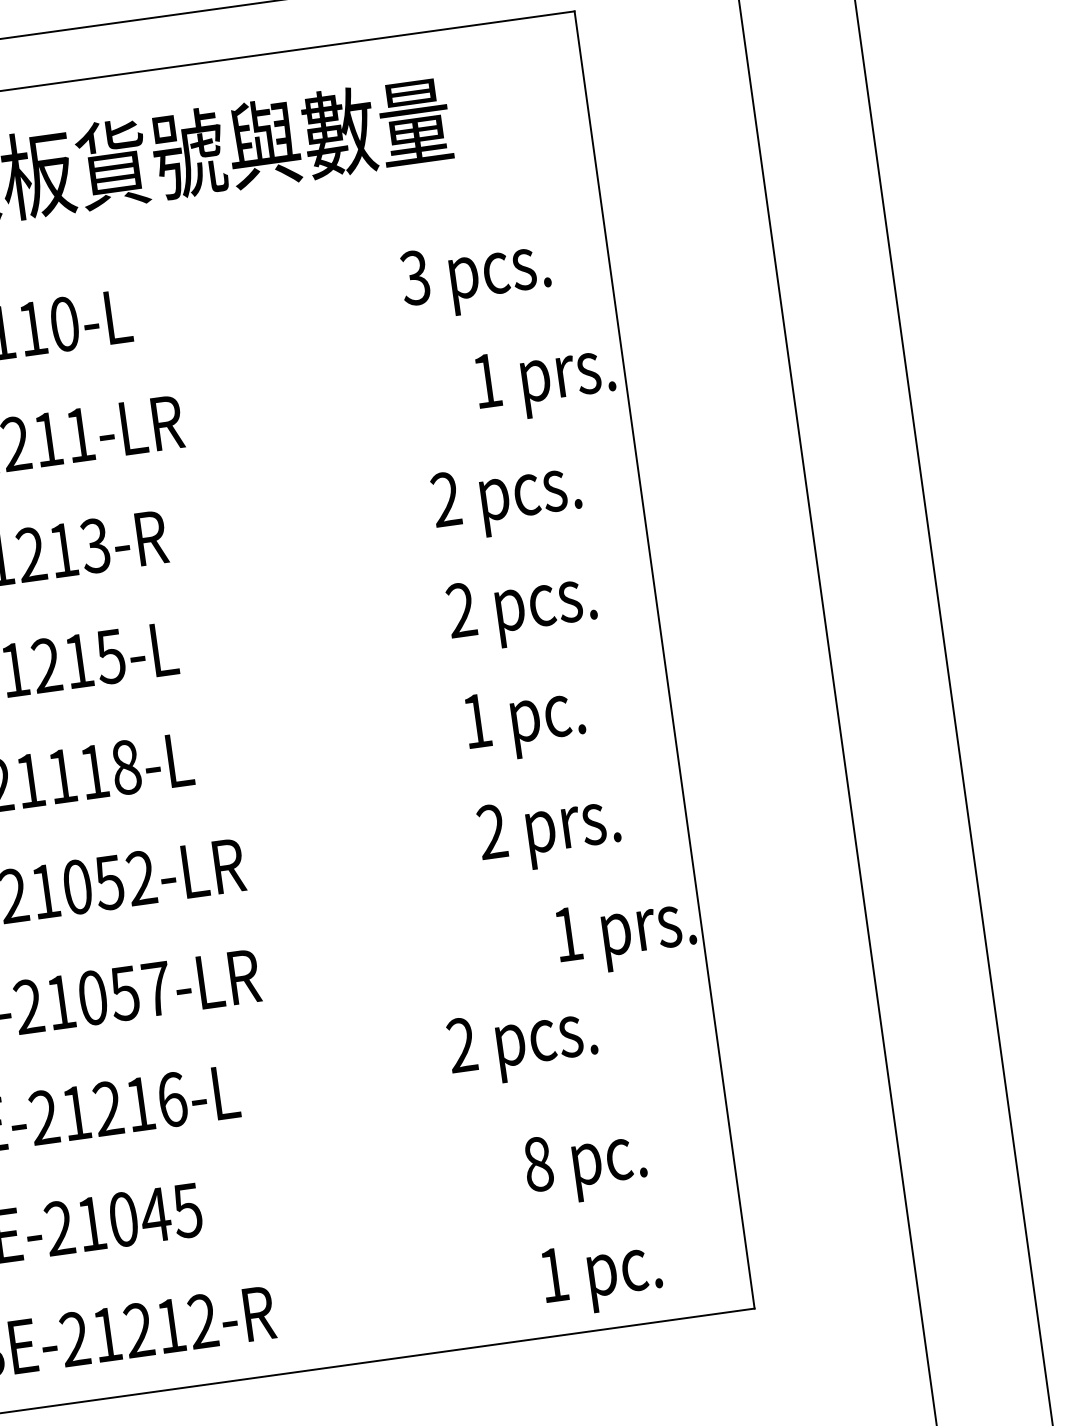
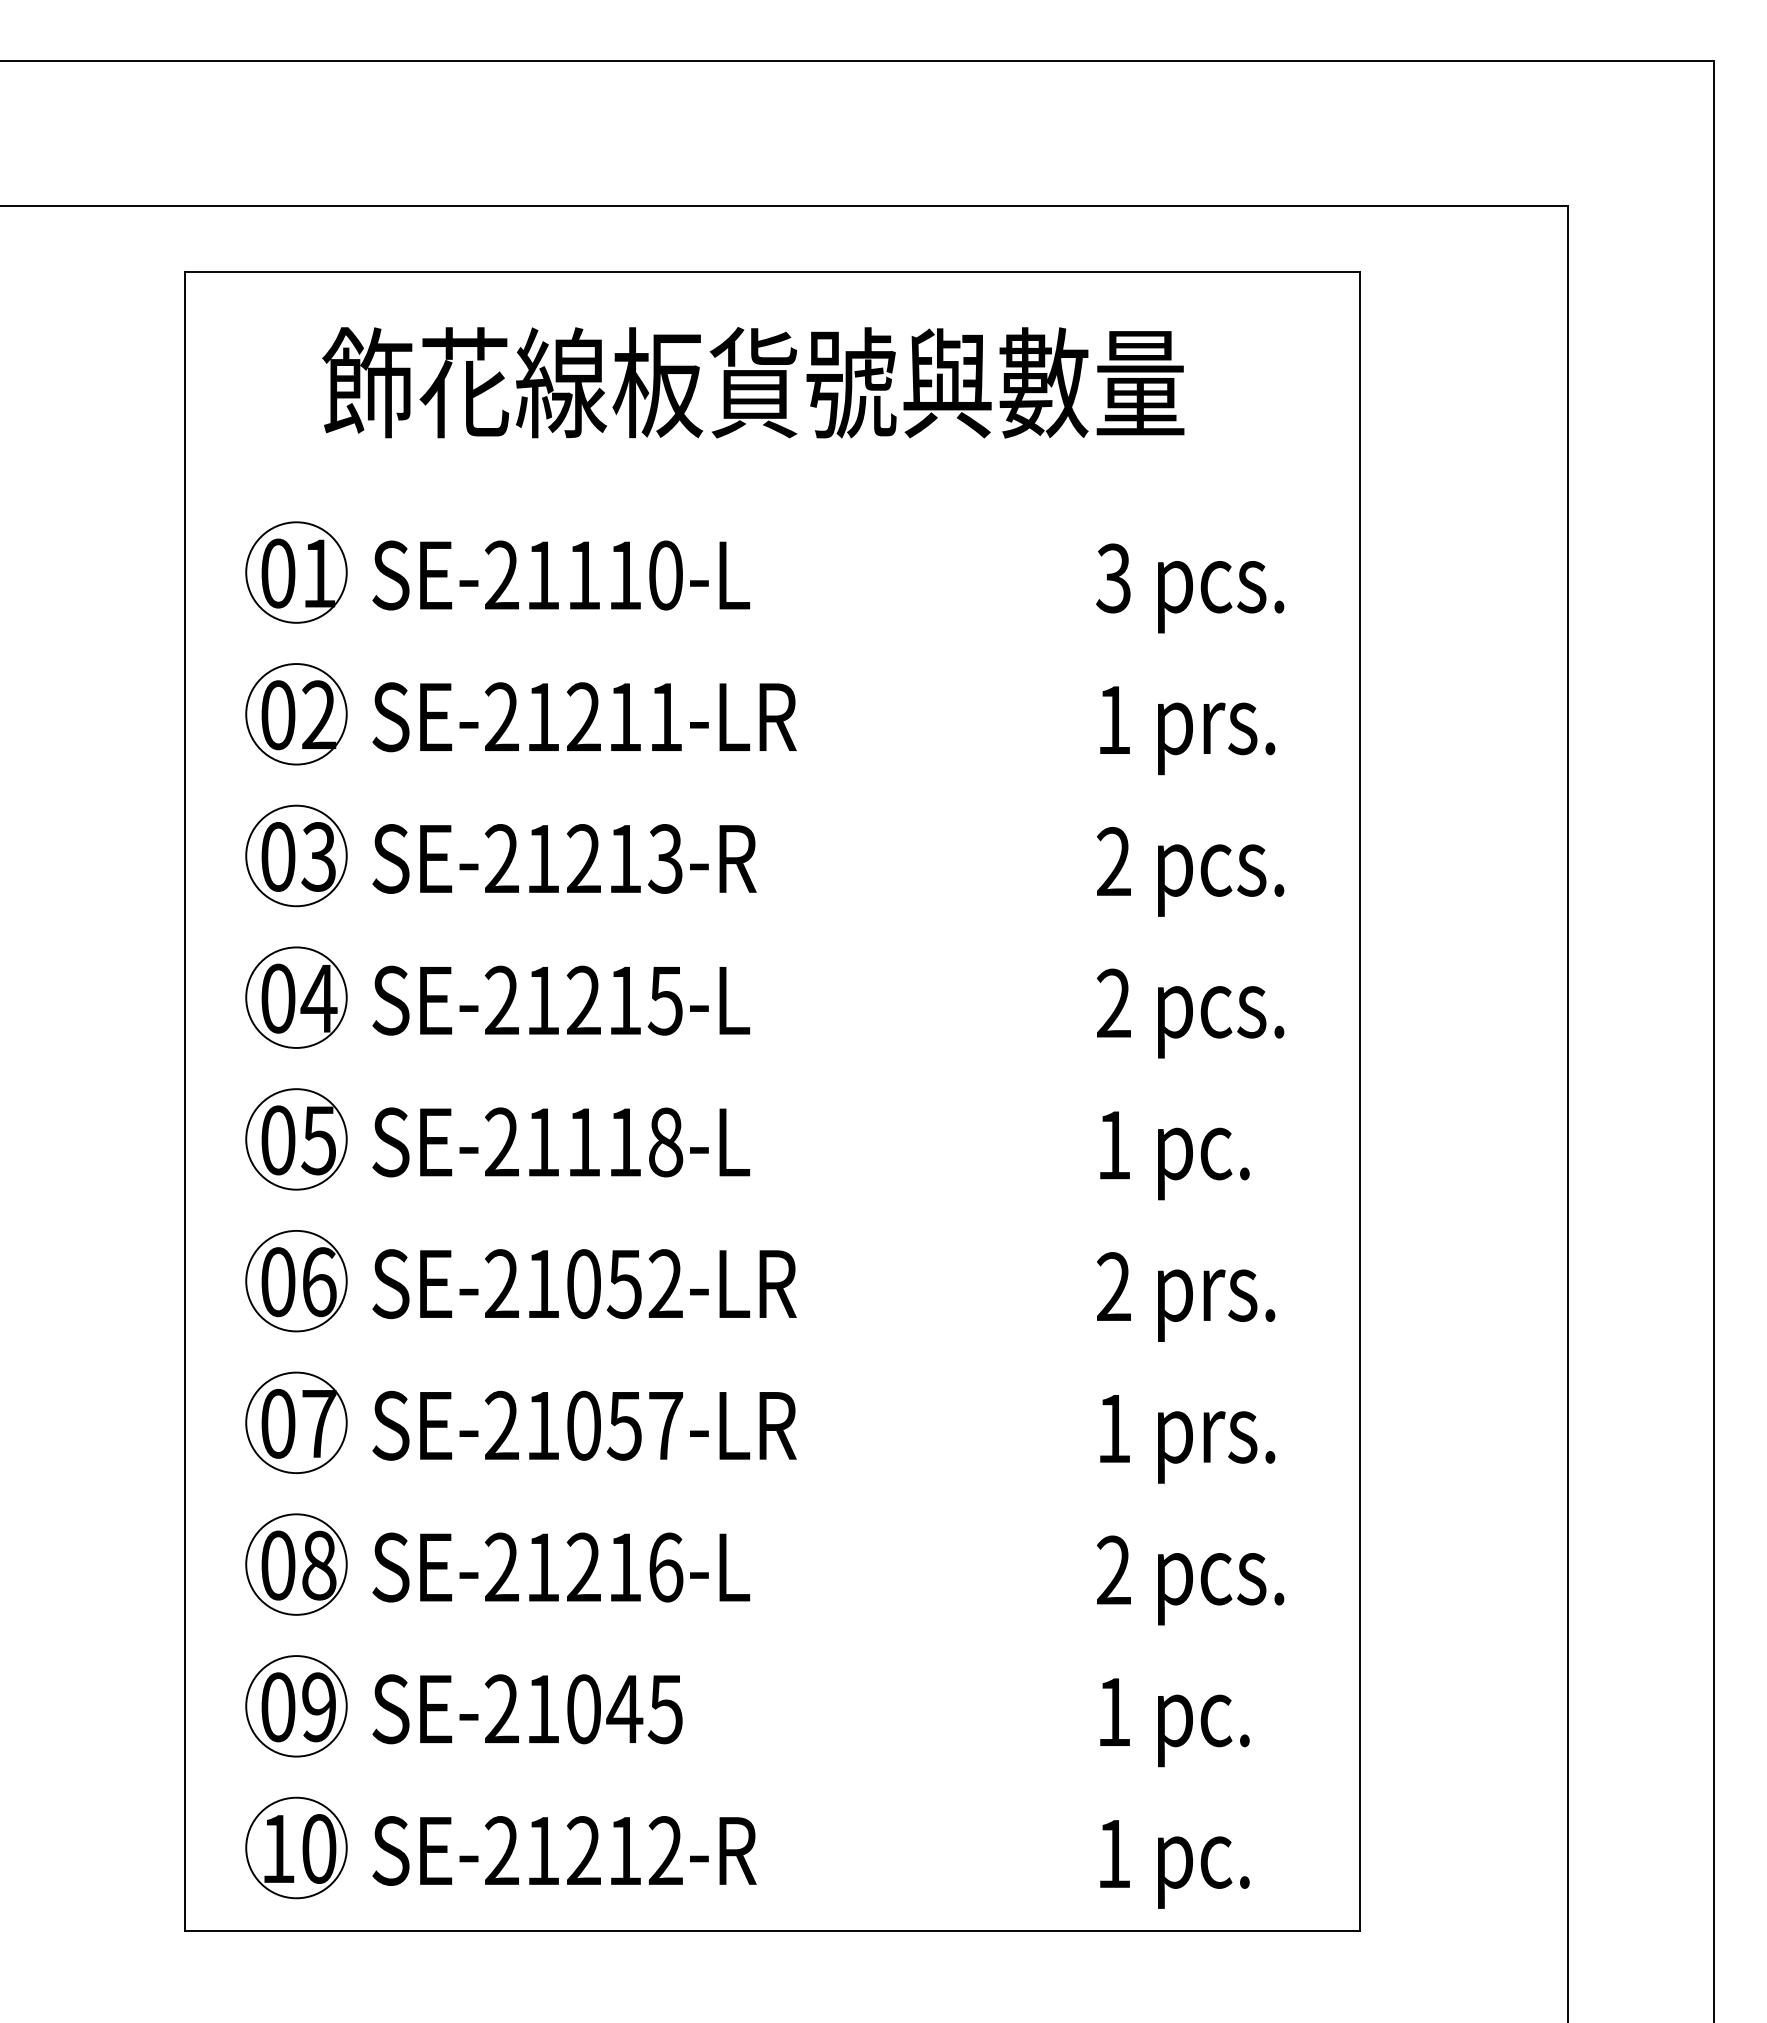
text: (545, 381) -> (1187, 730), moved
text: (626, 934) -> (1187, 1439), moved
text: (523, 1044) -> (1190, 1580), moved
text: (538, 1164) -> (1114, 1712), 8 -> 1

